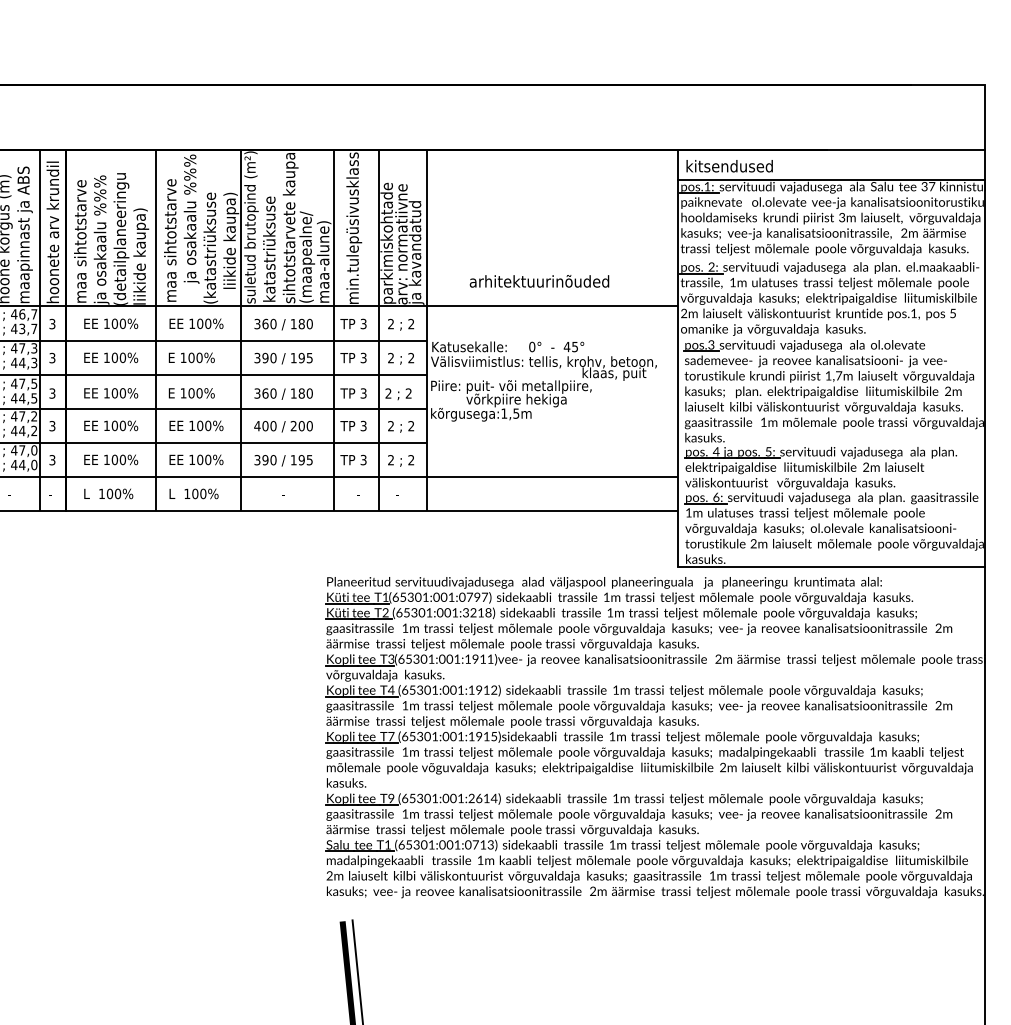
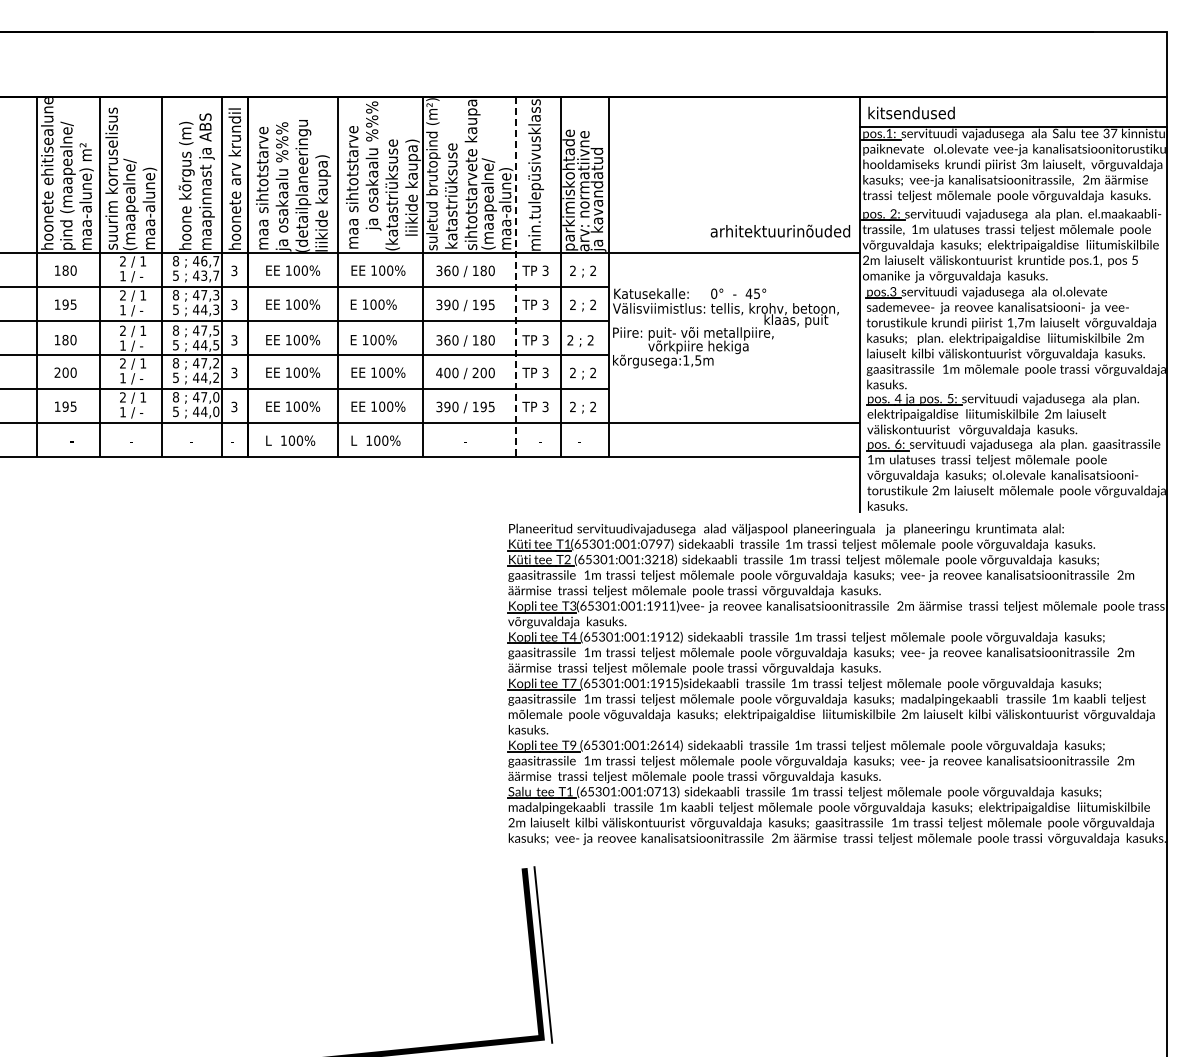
text: (539, 280) -> (780, 230), moved
line: (333, 330) -> (515, 277), solid -> dashed
line: (831, 566) -> (1013, 513), removed

